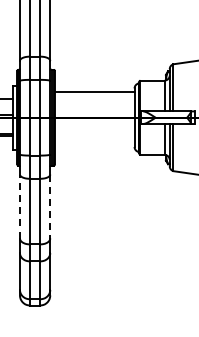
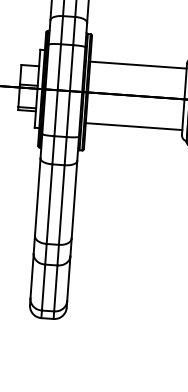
line: (94, 143) -> (133, 127), added
line: (20, 206) -> (38, 197), dashed -> solid
line: (50, 206) -> (74, 199), dashed -> solid

